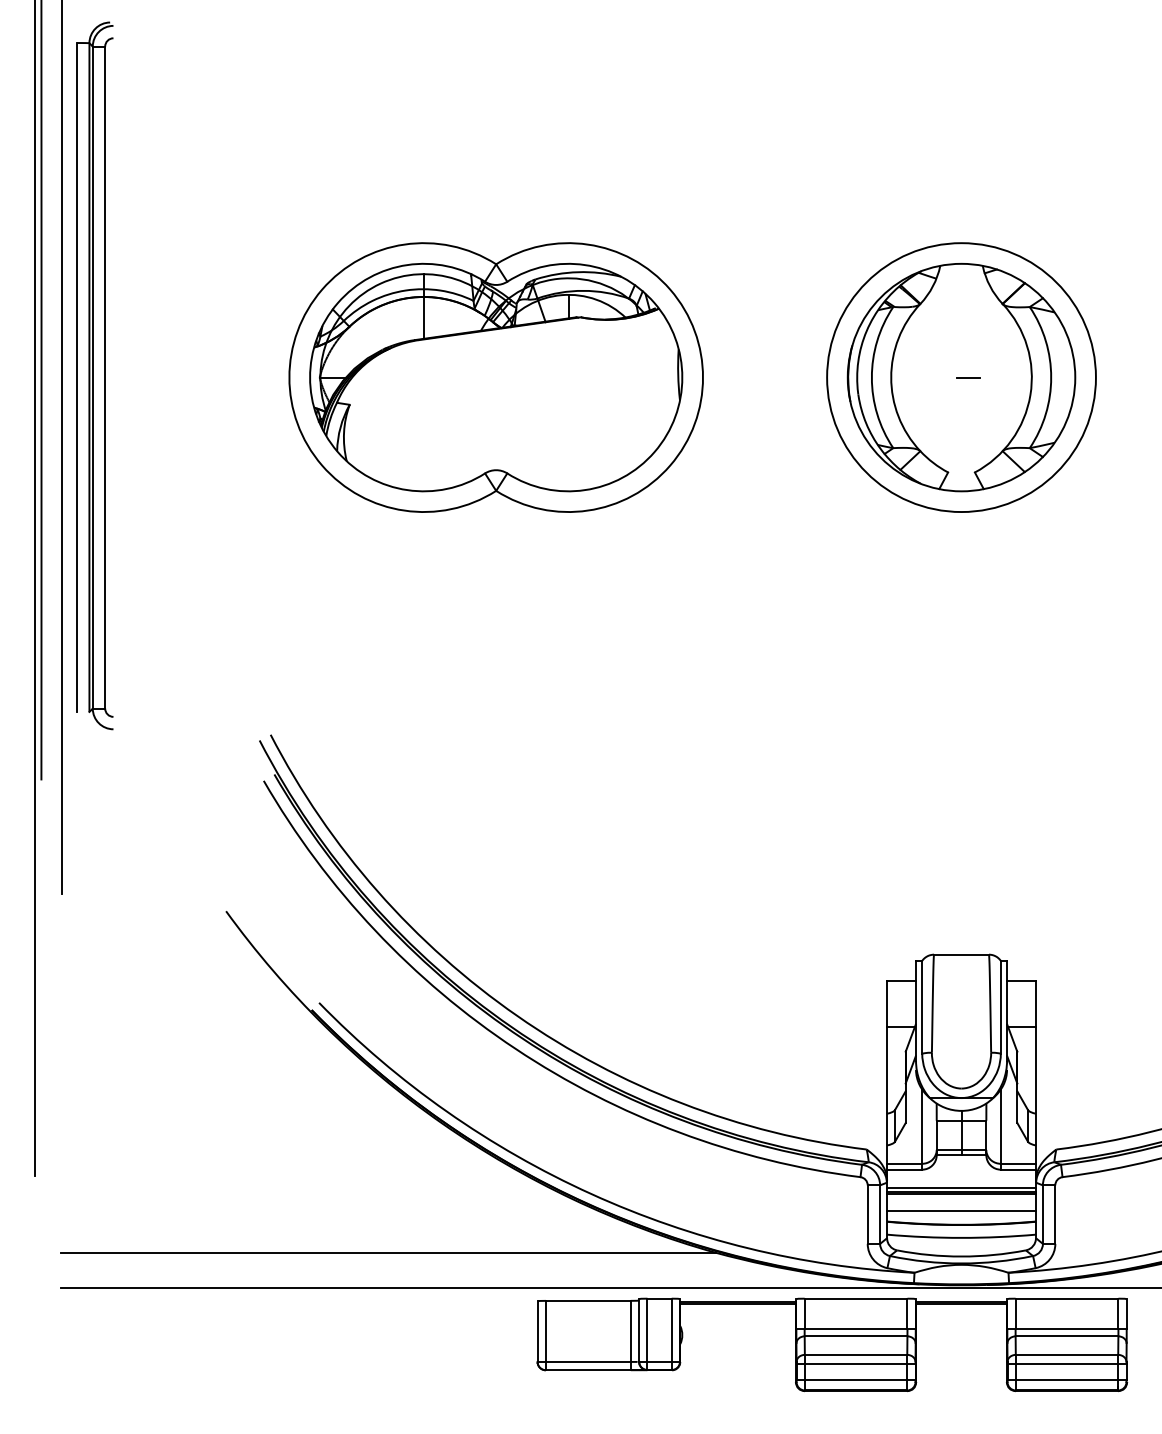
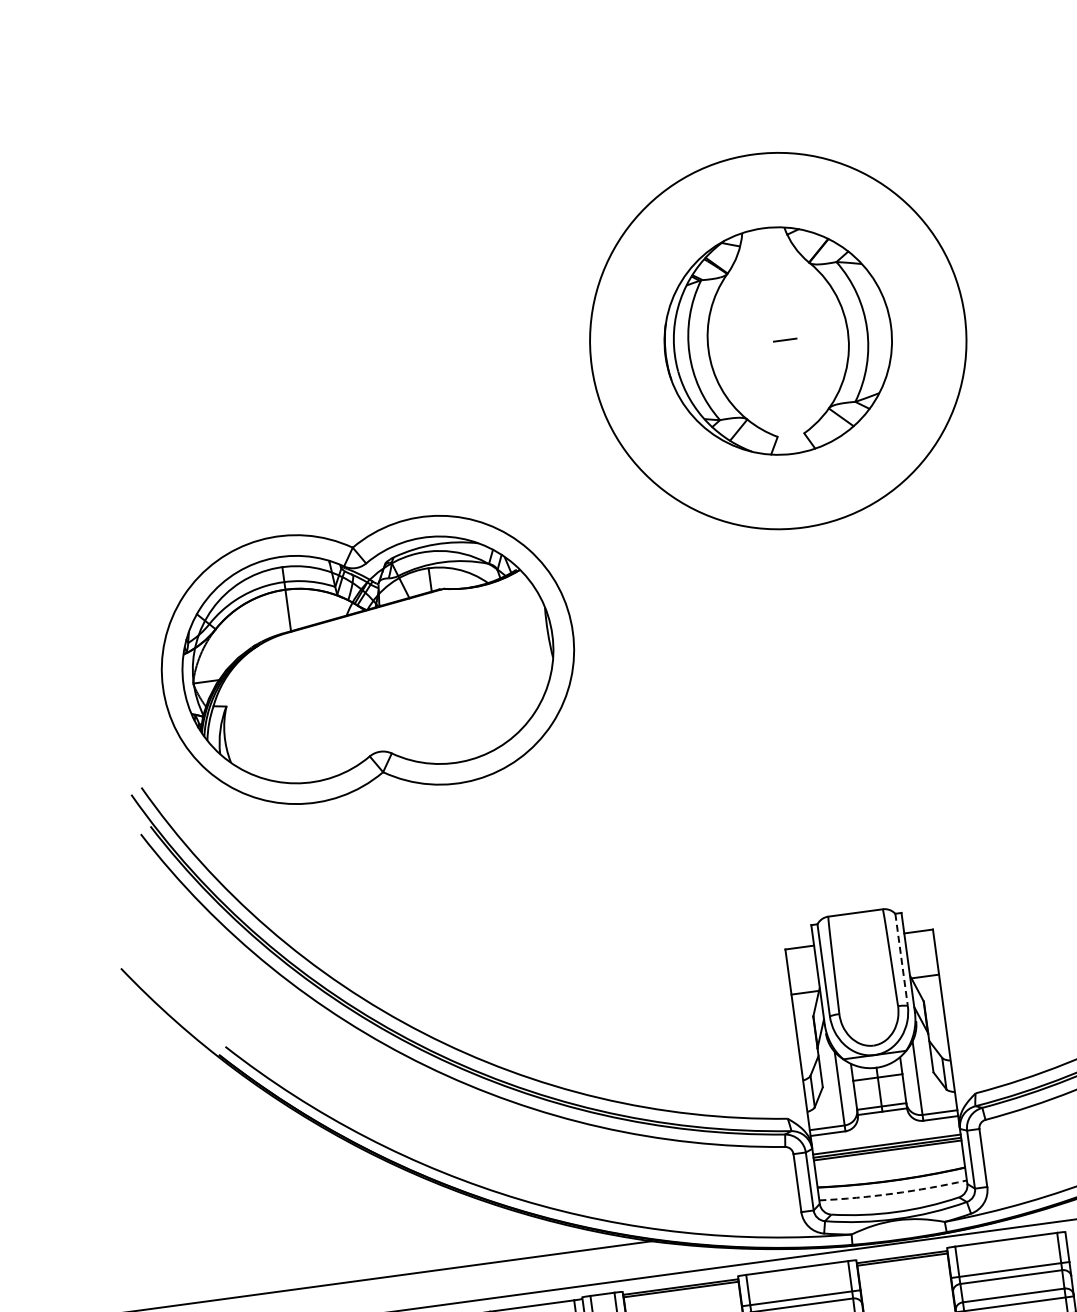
part: (495, 377) -> (367, 659), moved
circle: (961, 377) -> (778, 340), size x1.4
line: (1000, 1007) -> (901, 960), solid -> dashed
line: (961, 1211) -> (889, 1167), removed
arc: (961, 1237) -> (893, 1193), solid -> dashed

